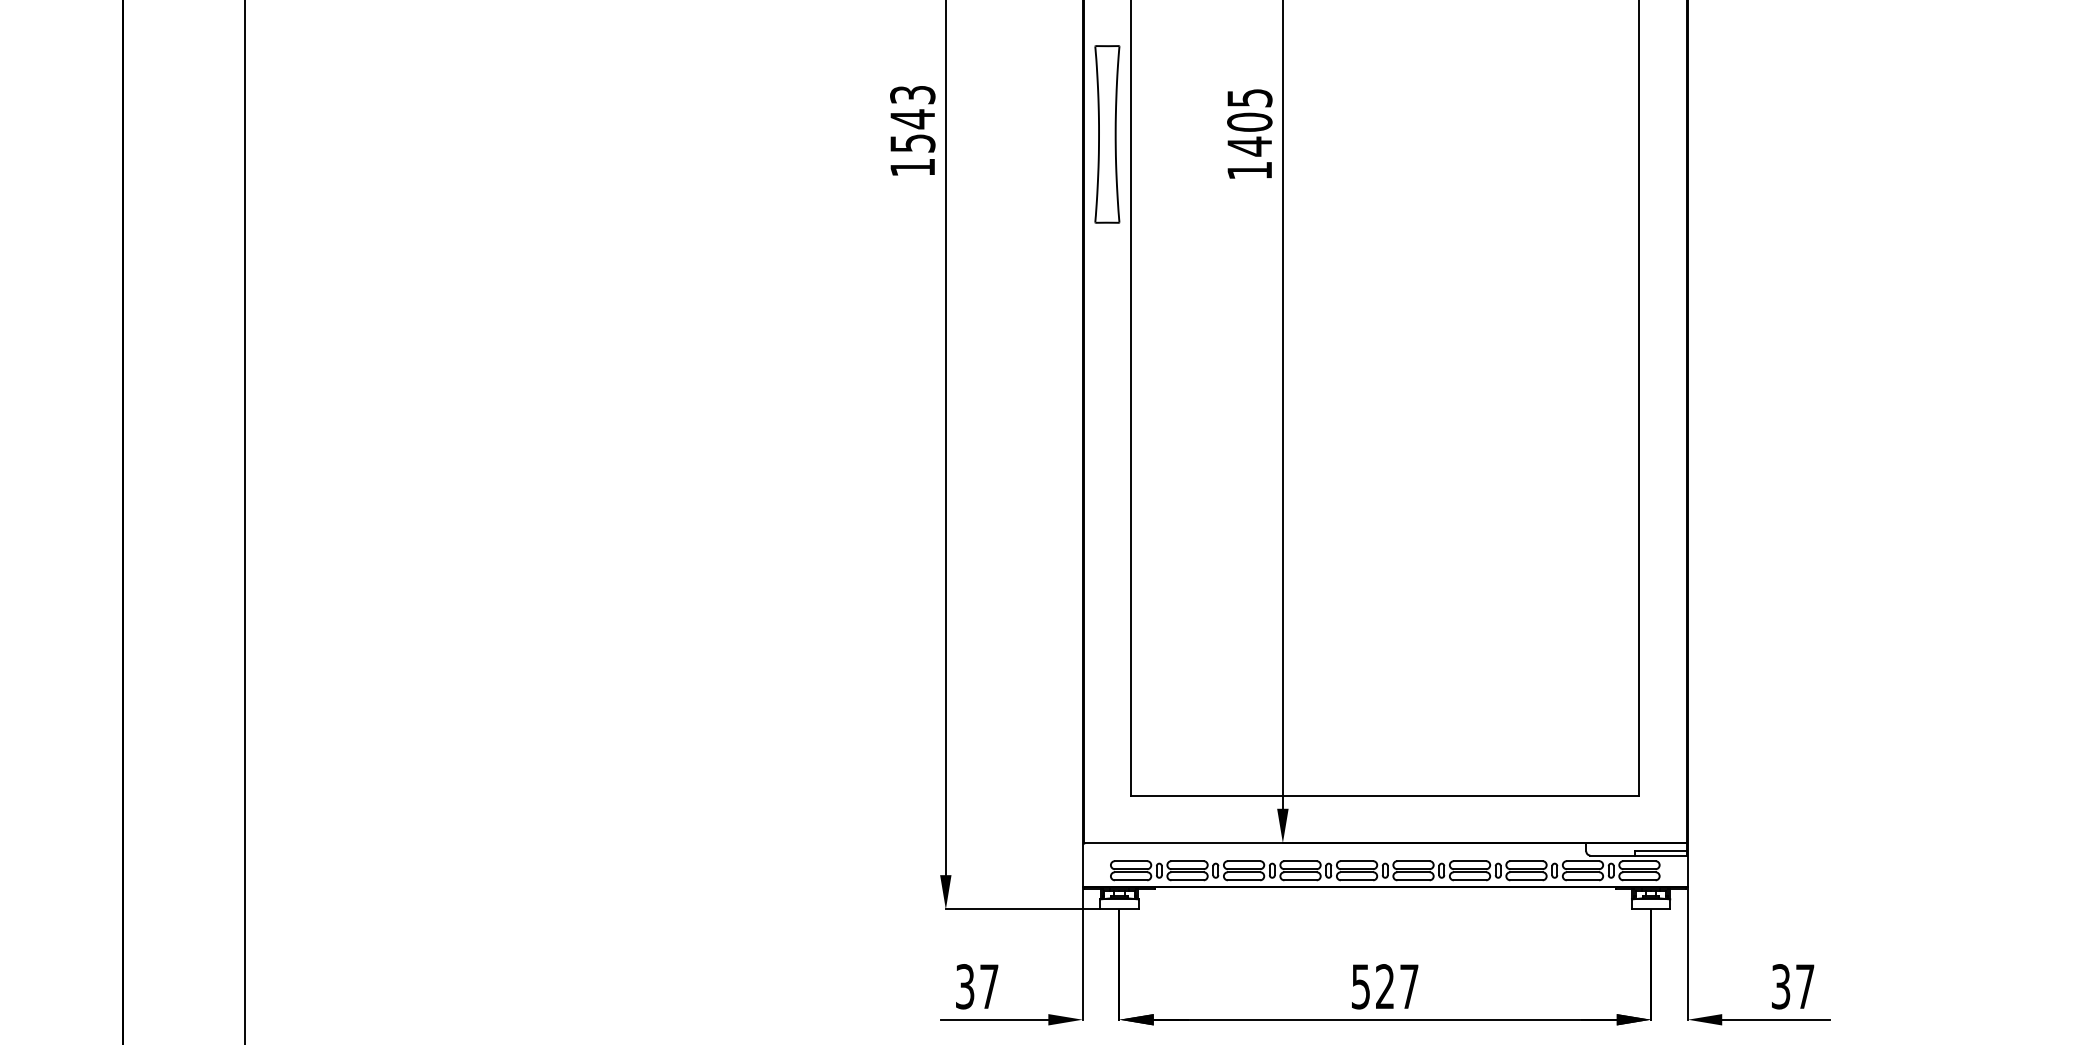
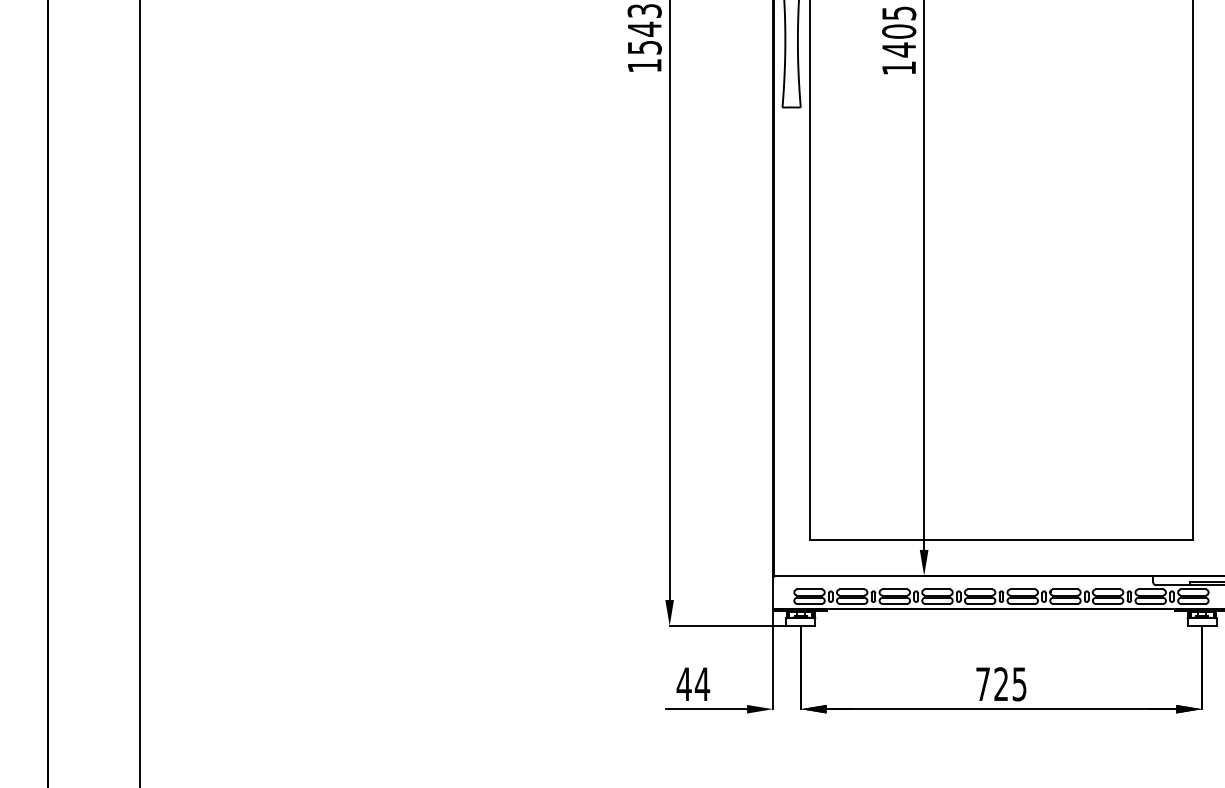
text: (977, 986) -> (693, 684), 37 -> 44
text: (1385, 986) -> (1001, 684), 527 -> 725

